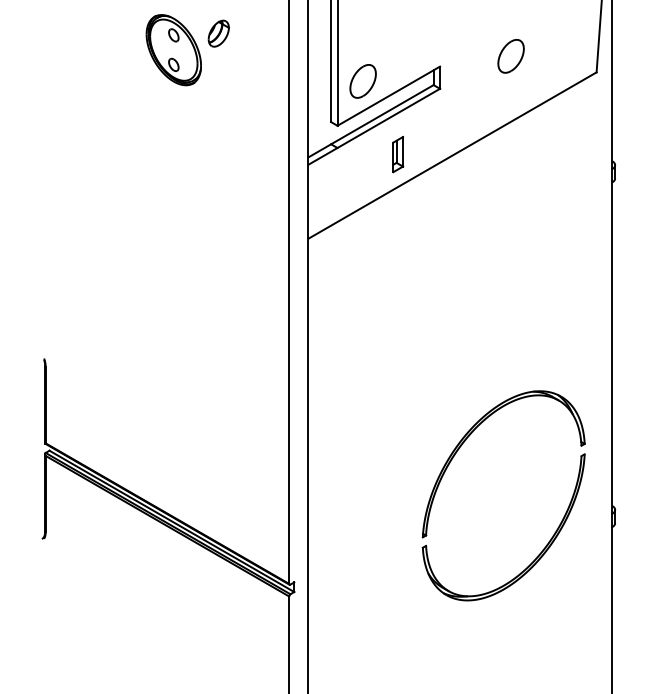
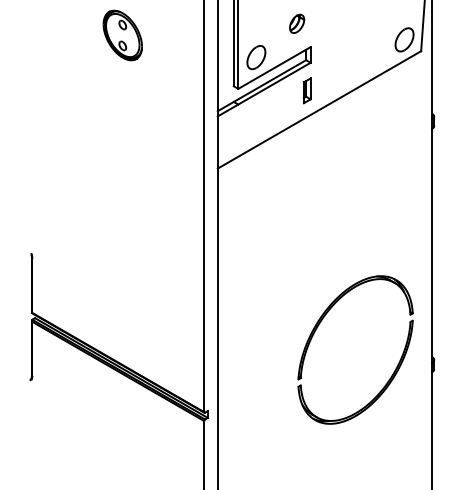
part: (218, 33) -> (296, 23), moved
part: (510, 56) -> (404, 39), moved
part: (398, 154) -> (307, 90), moved

